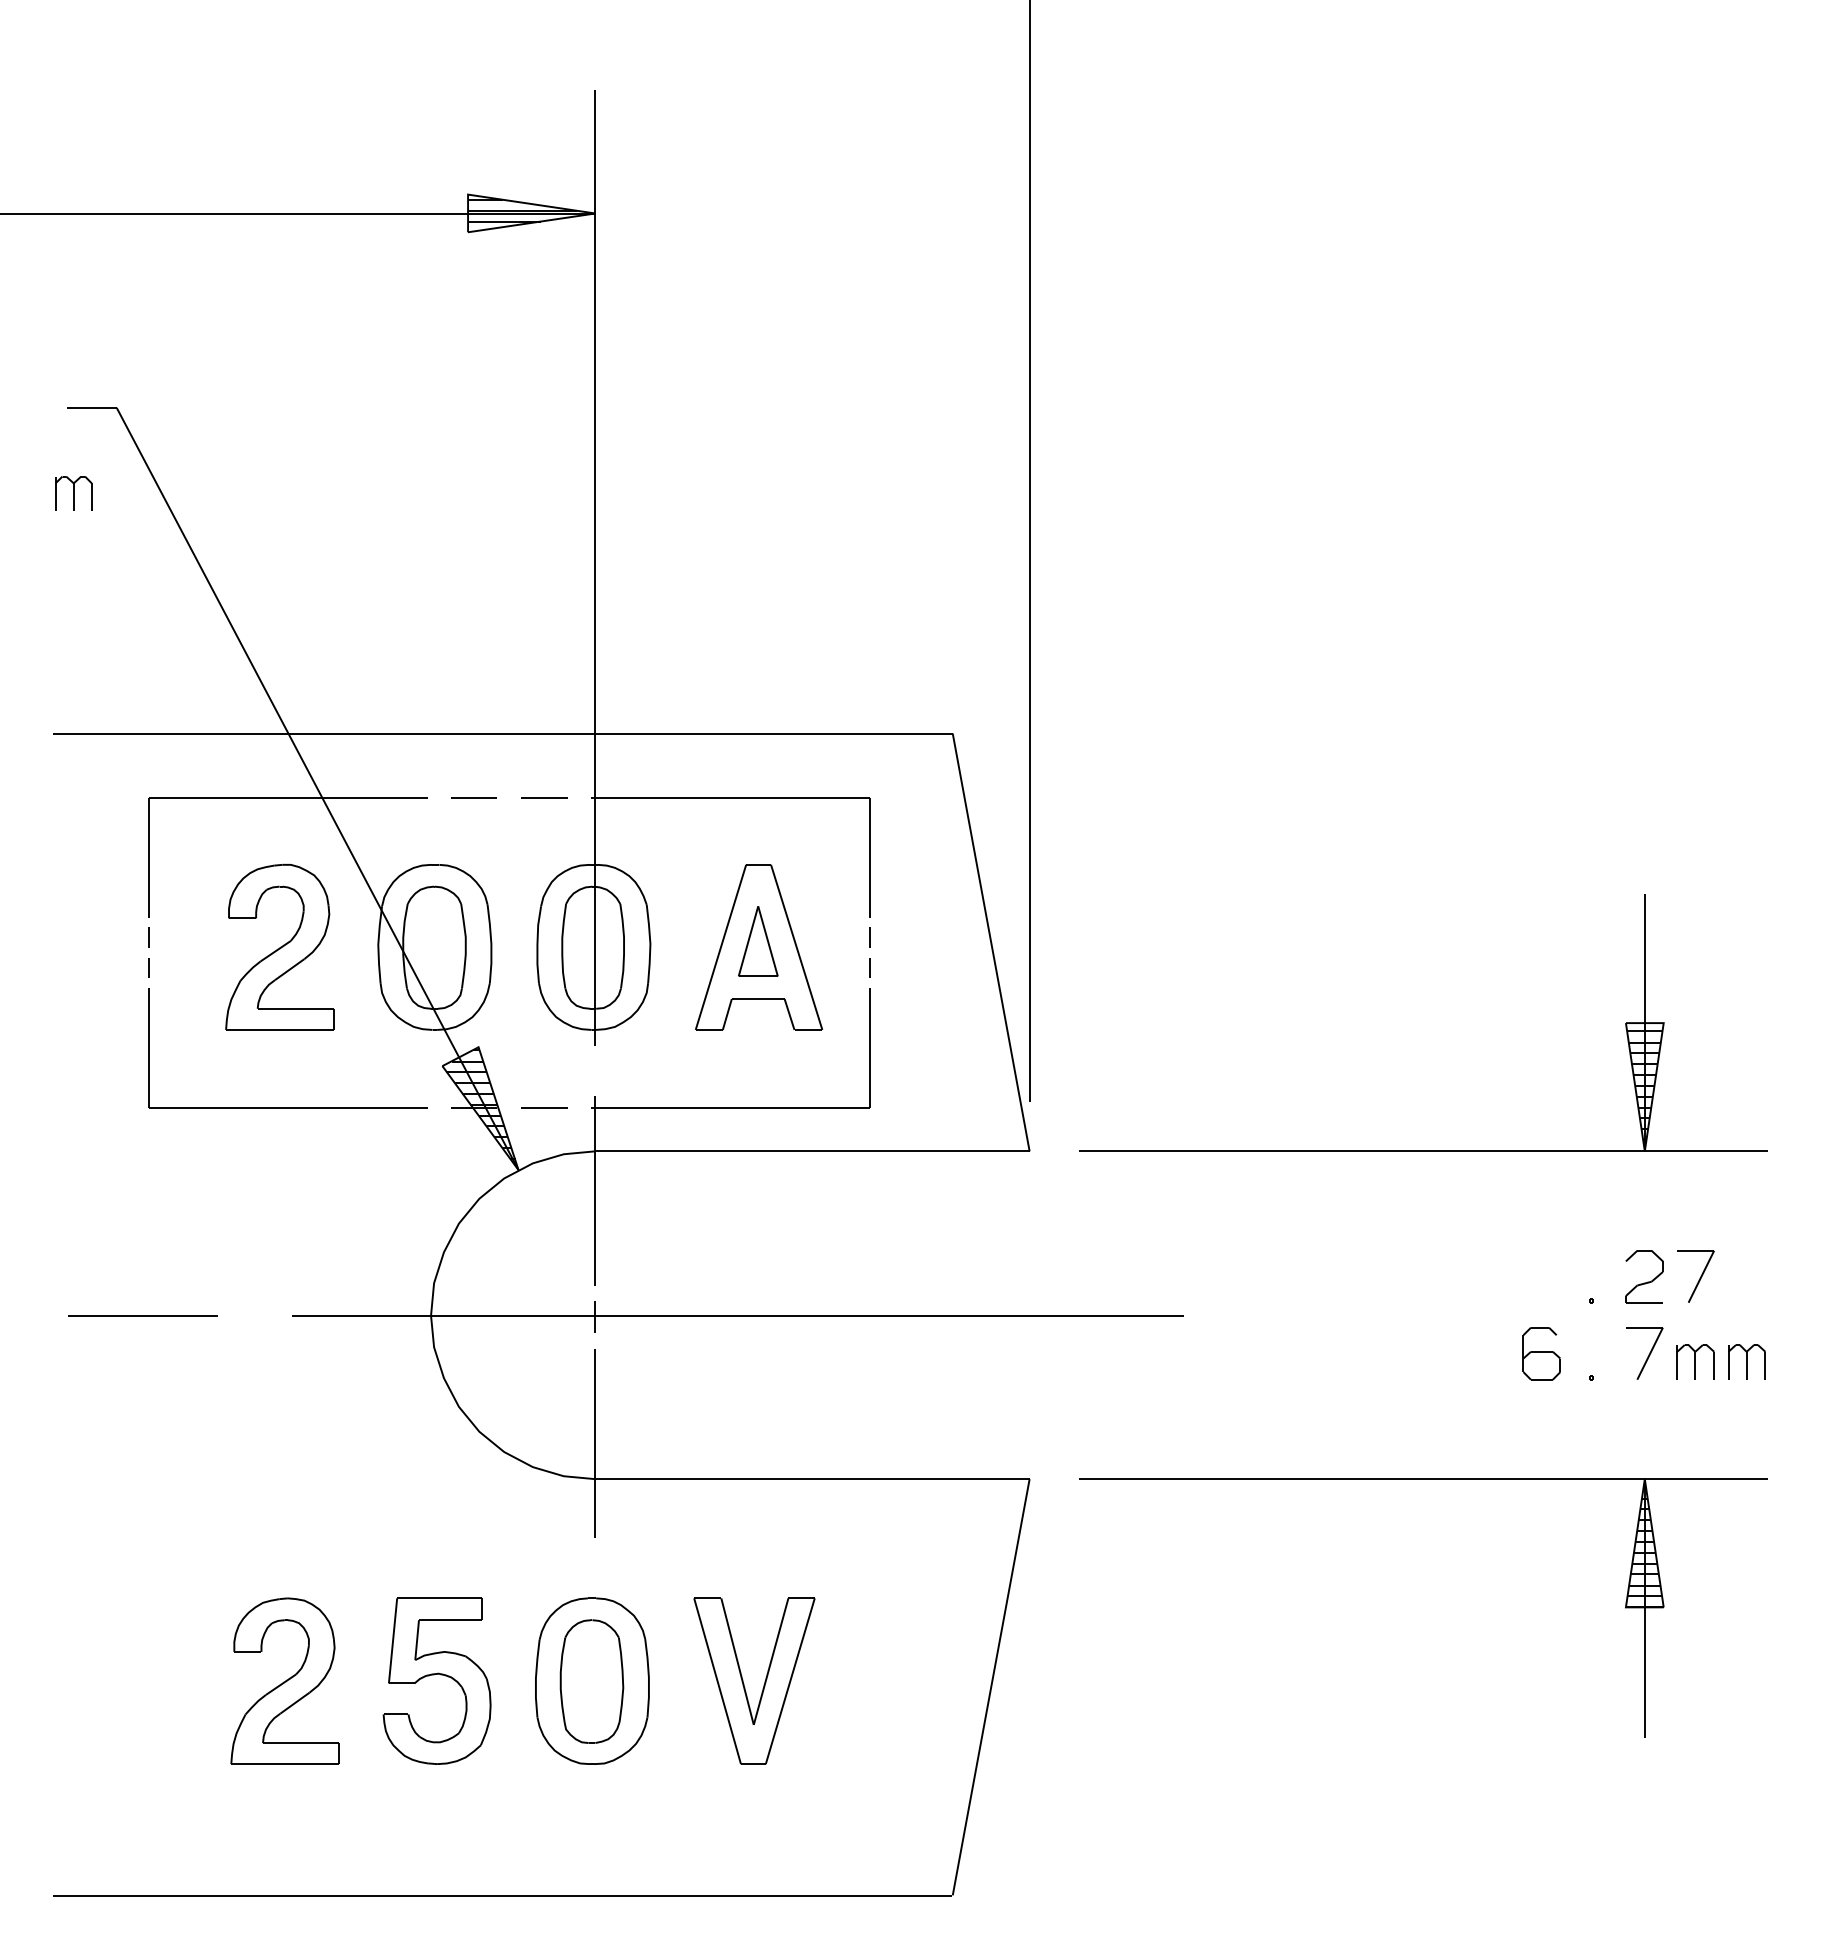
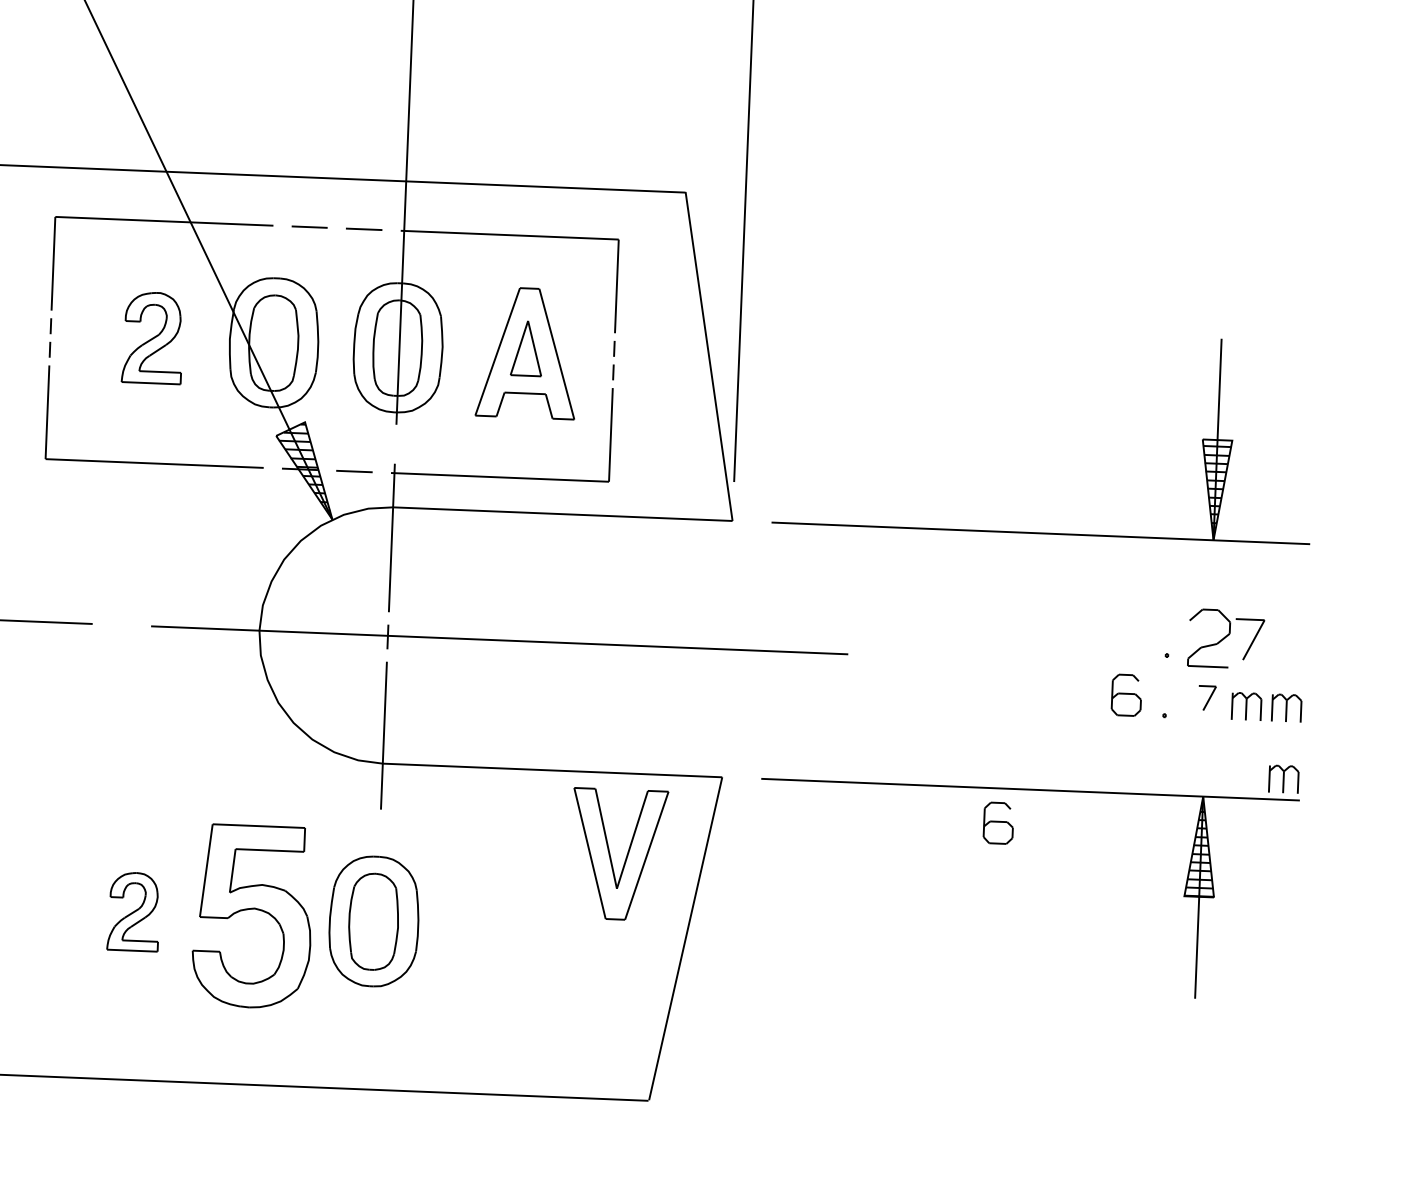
part: (279, 947) -> (152, 338), size x0.7
part: (1644, 1276) -> (1209, 638), size x1.4
part: (1644, 1353) -> (1206, 698), size x0.6
part: (1746, 1452) -> (1283, 778), added
part: (1384, 1523) -> (998, 823), added
part: (284, 1680) -> (133, 911), size x0.6
part: (436, 1680) -> (252, 916), size x1.4
part: (763, 1684) -> (625, 857), moved

